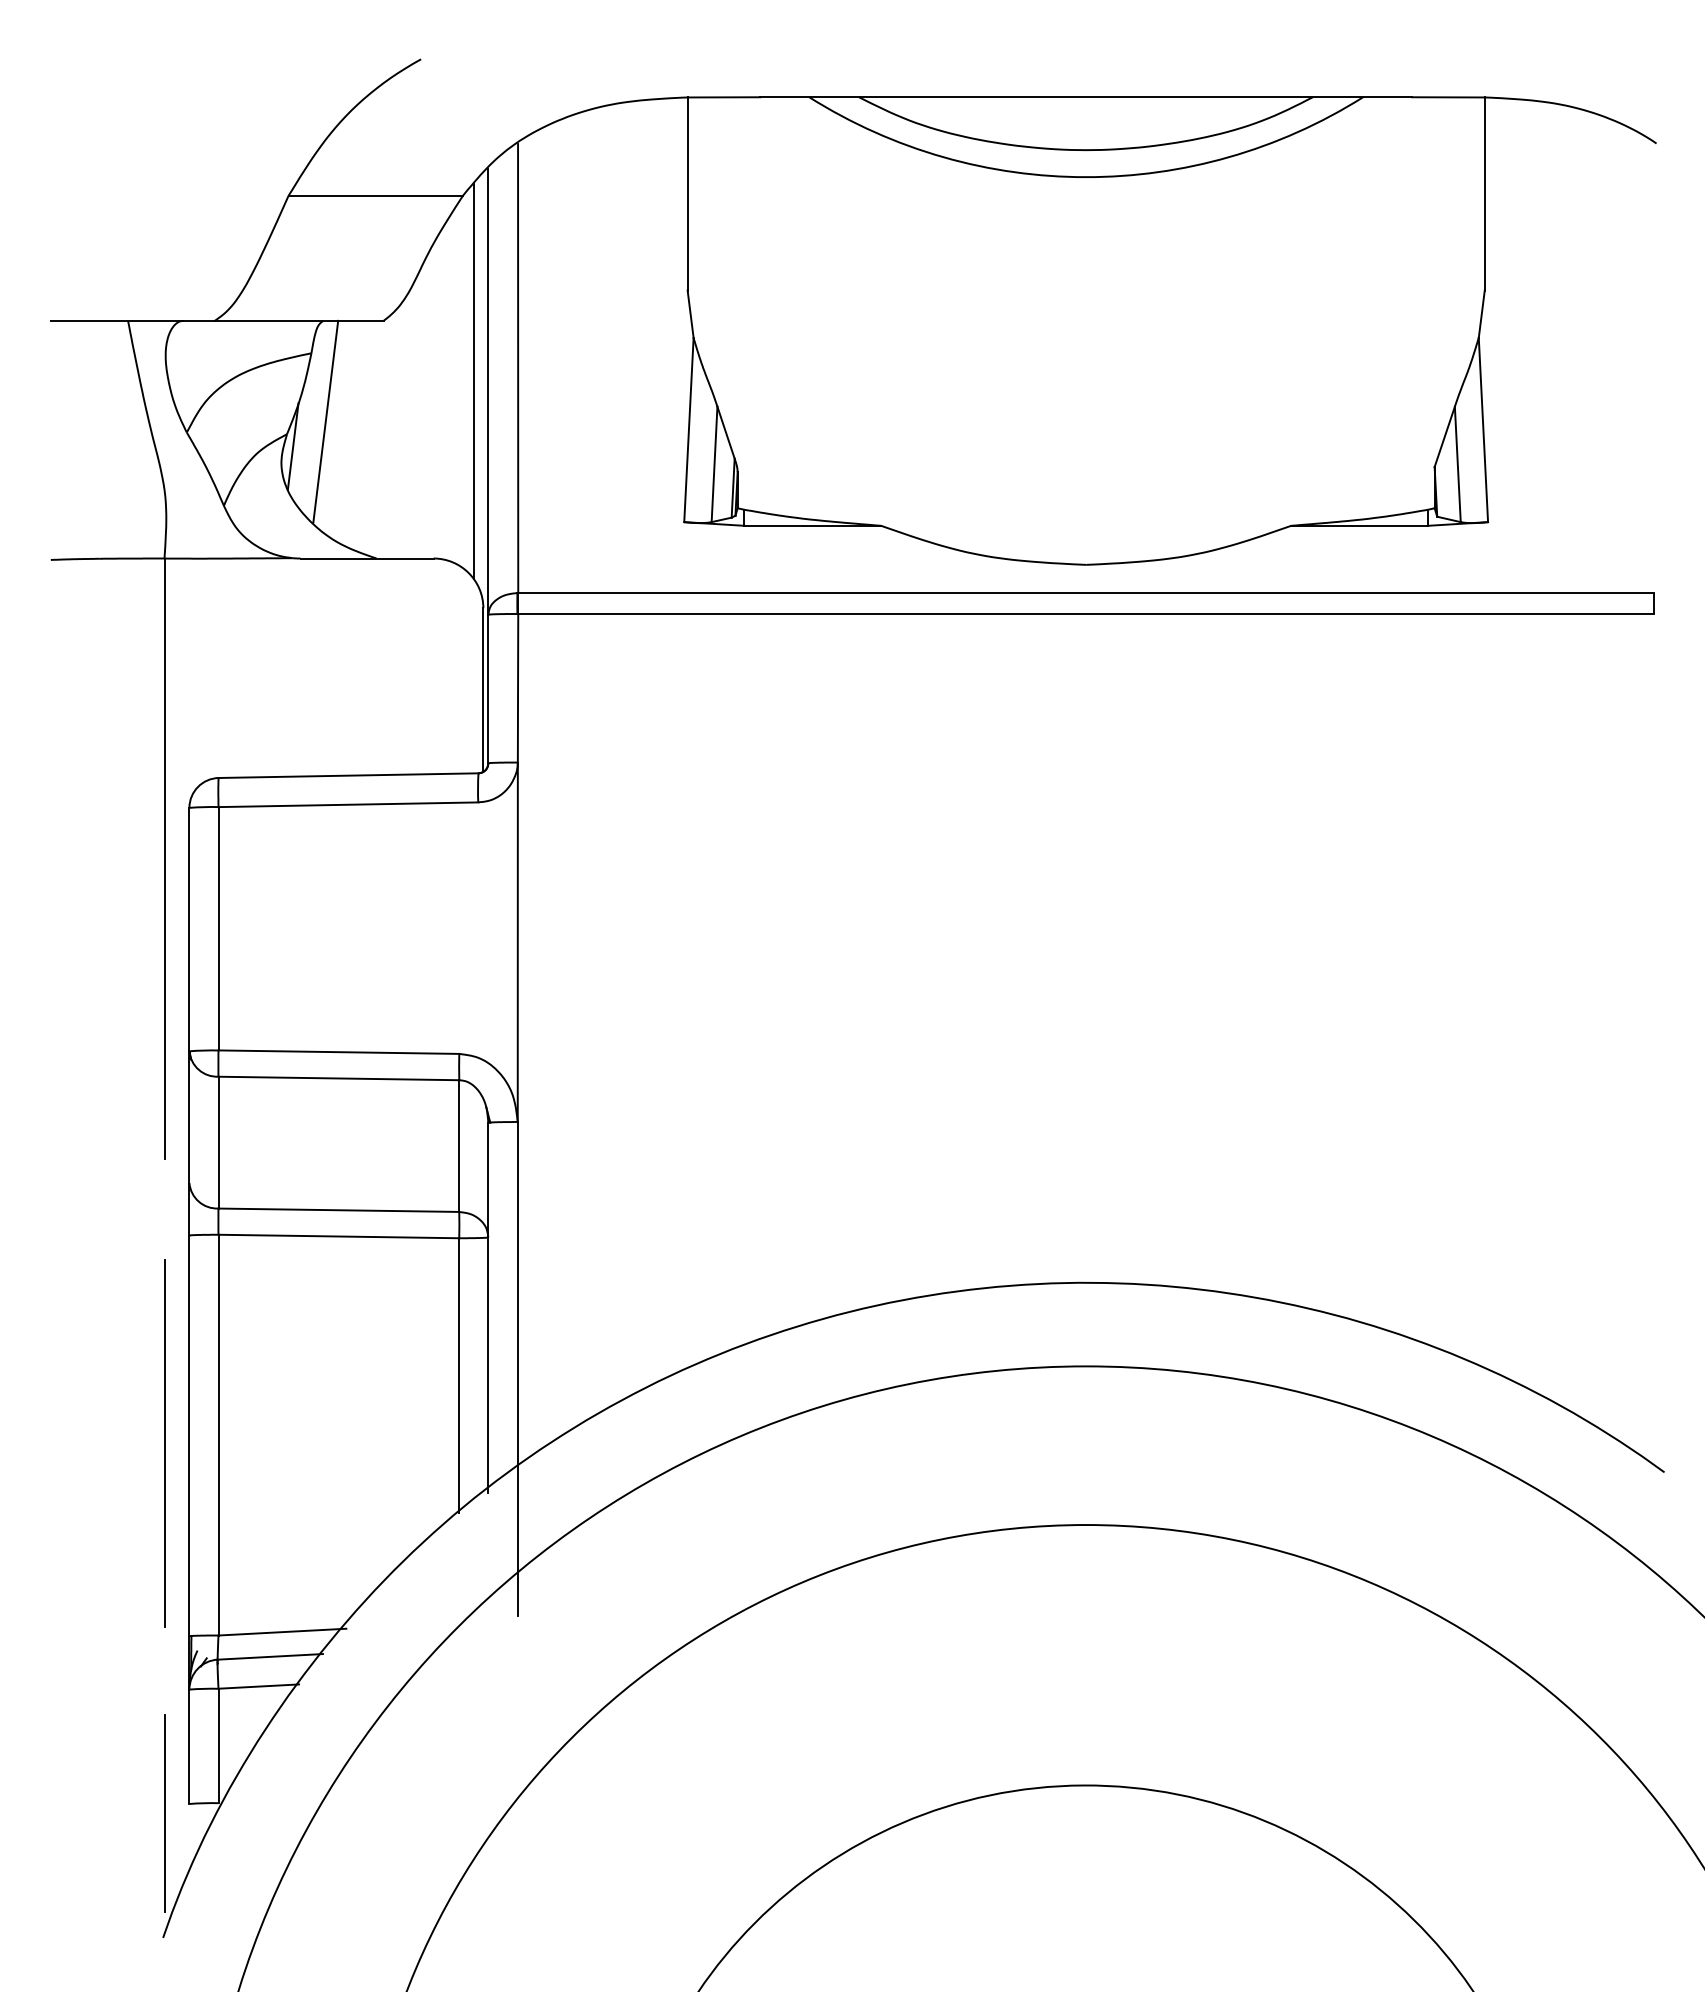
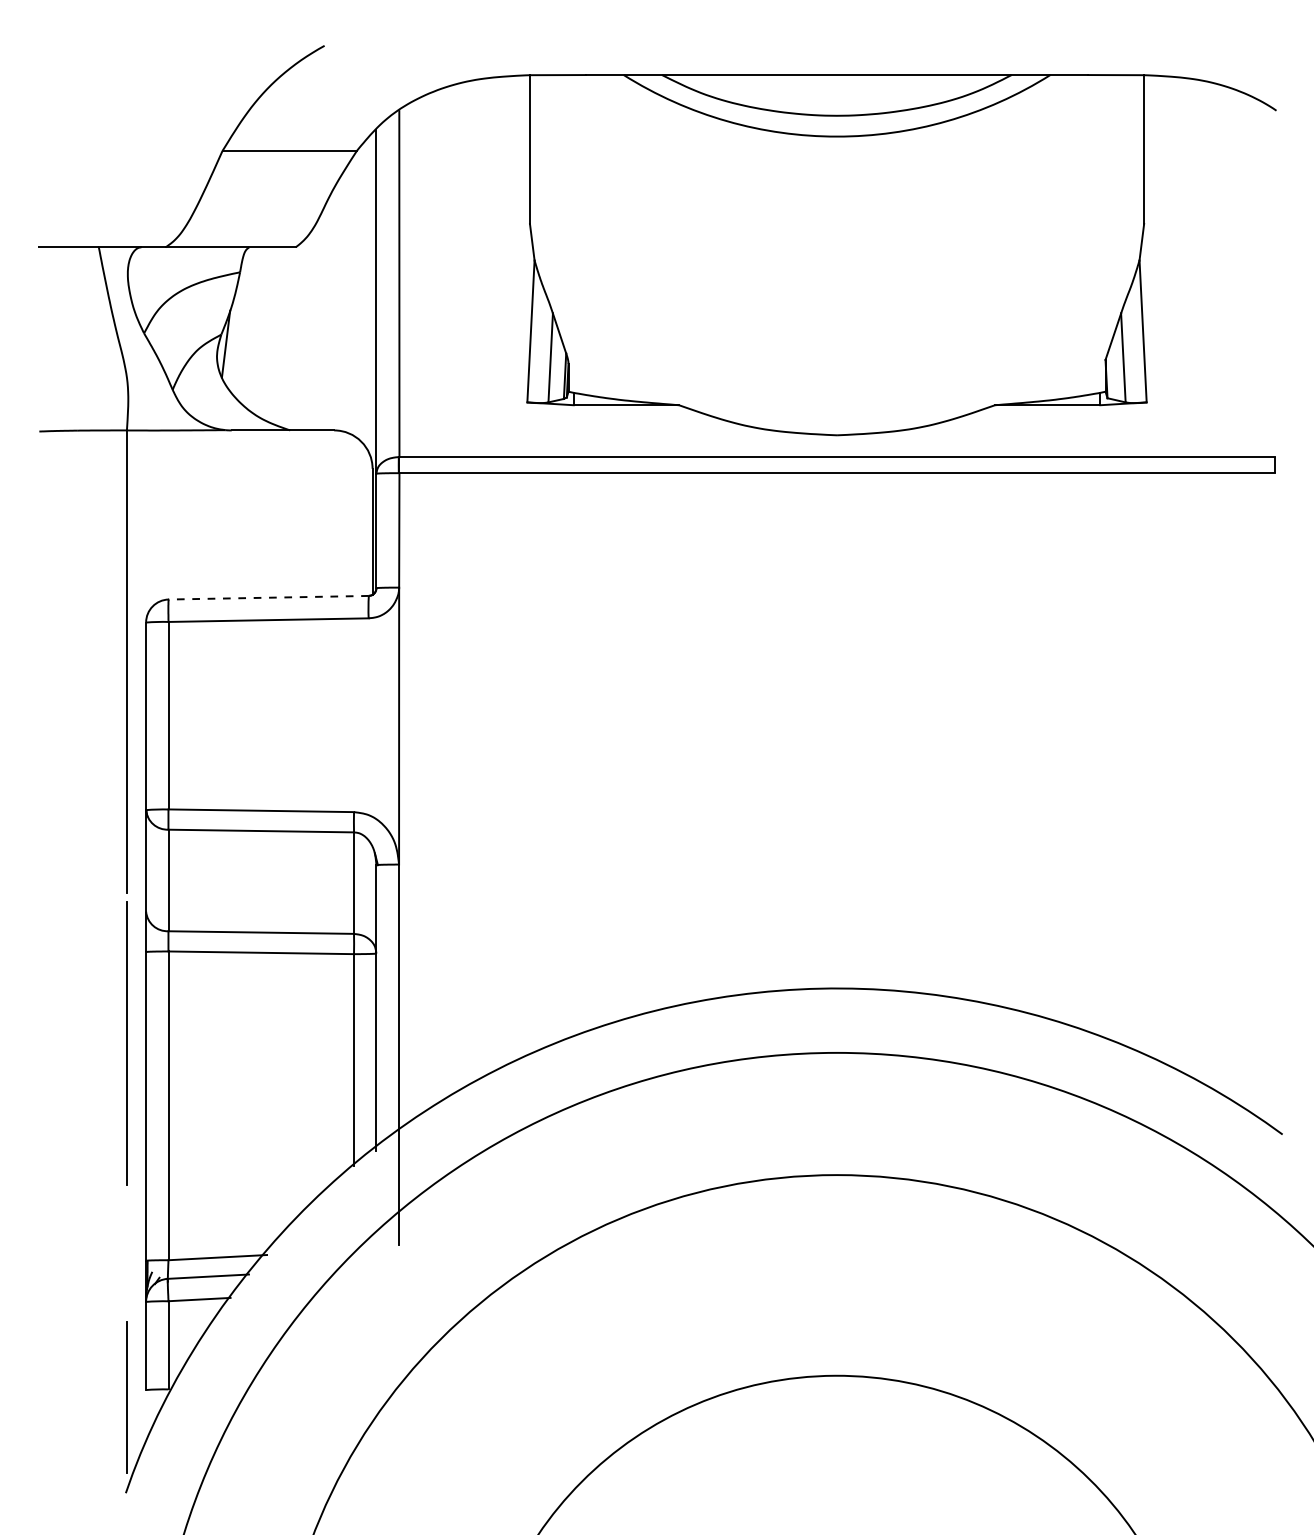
line: (474, 382) -> (365, 294), removed
line: (324, 421) -> (250, 324), removed
line: (346, 775) -> (267, 597), solid -> dashed
line: (163, 1443) -> (126, 1043), moved

